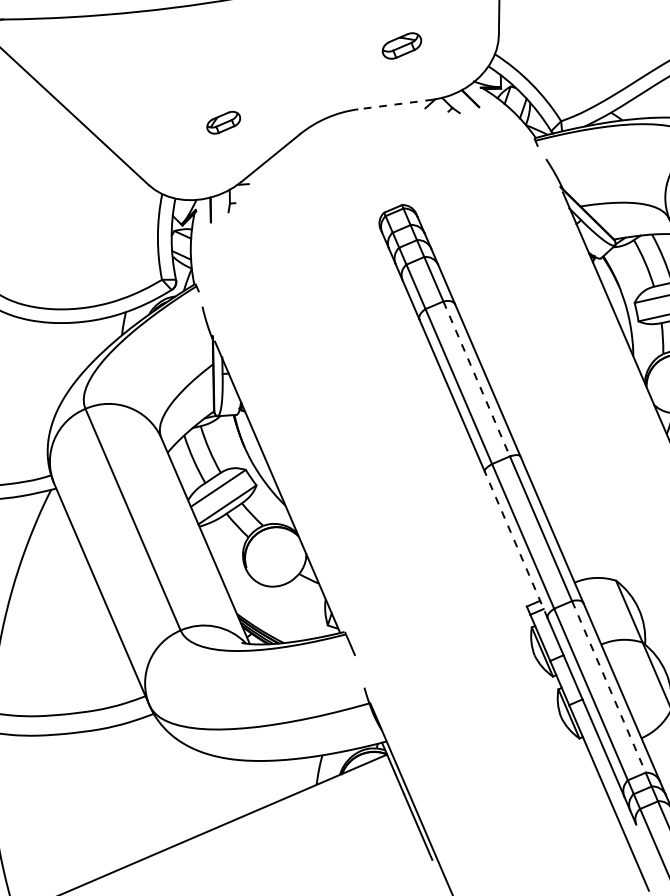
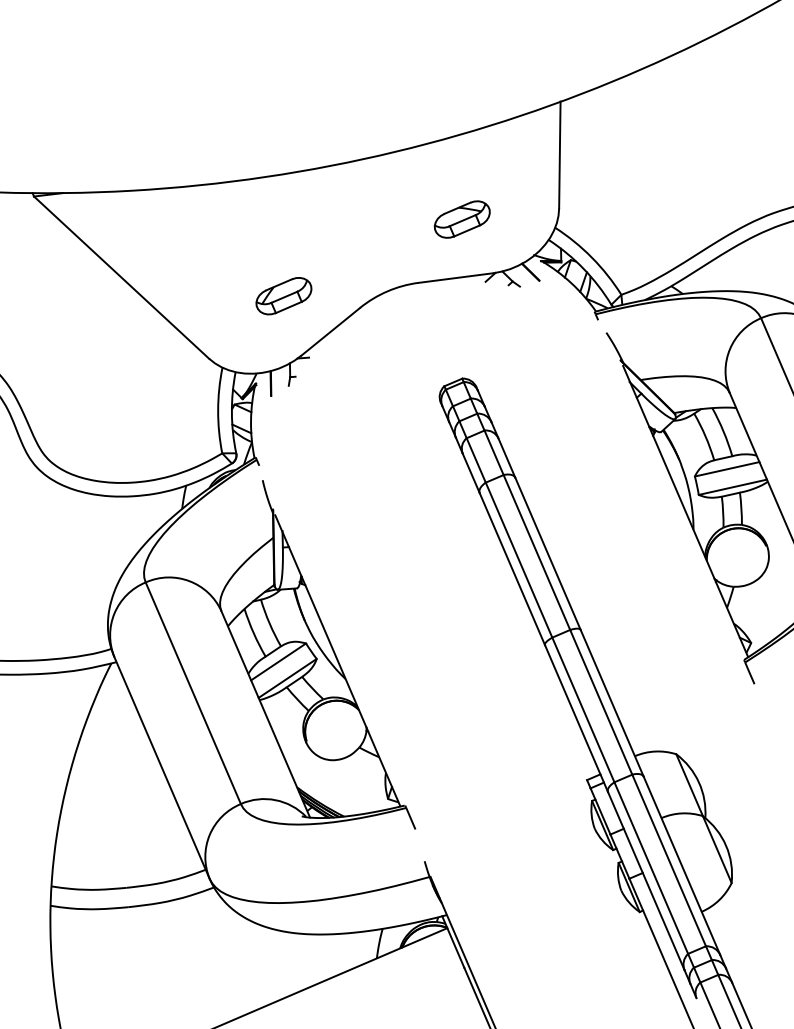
part: (401, 45) -> (461, 219), size x1.43
line: (395, 104) -> (455, 278), dashed -> solid
part: (223, 122) -> (283, 296), size x1.67
line: (477, 378) -> (537, 552), dashed -> solid
line: (516, 544) -> (576, 718), dashed -> solid
line: (609, 686) -> (669, 860), dashed -> solid

